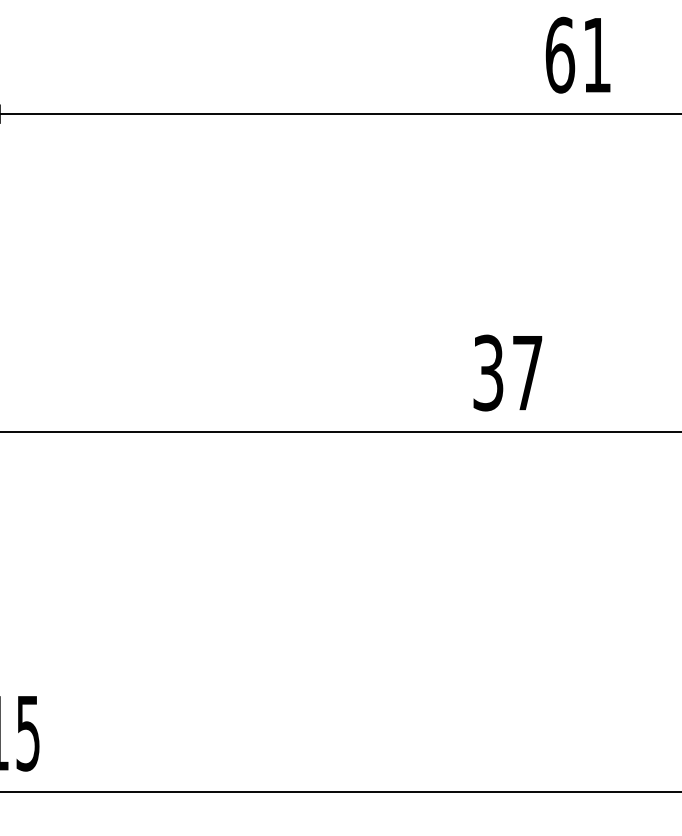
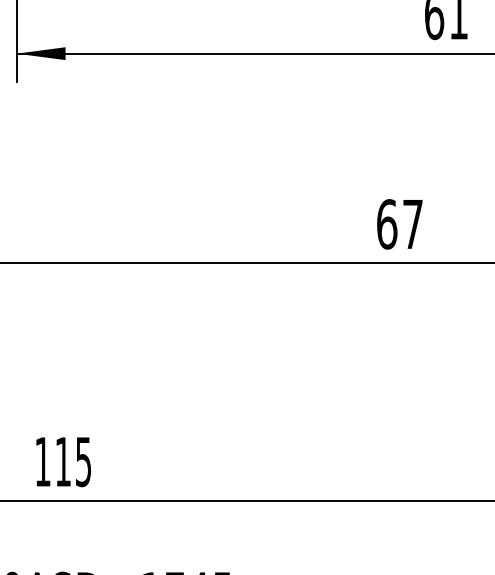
text: (489, 373) -> (387, 224), 37 -> 67

